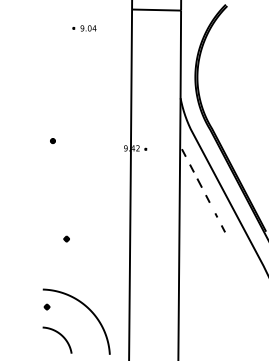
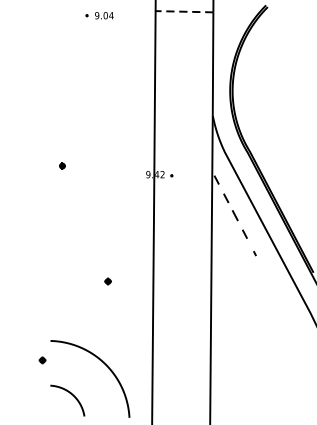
line: (156, 10) -> (184, 12), solid -> dashed
part: (84, 28) -> (99, 15), moved
line: (223, 228) -> (263, 269), removed
part: (66, 238) -> (107, 280), moved
part: (46, 306) -> (41, 359), moved

